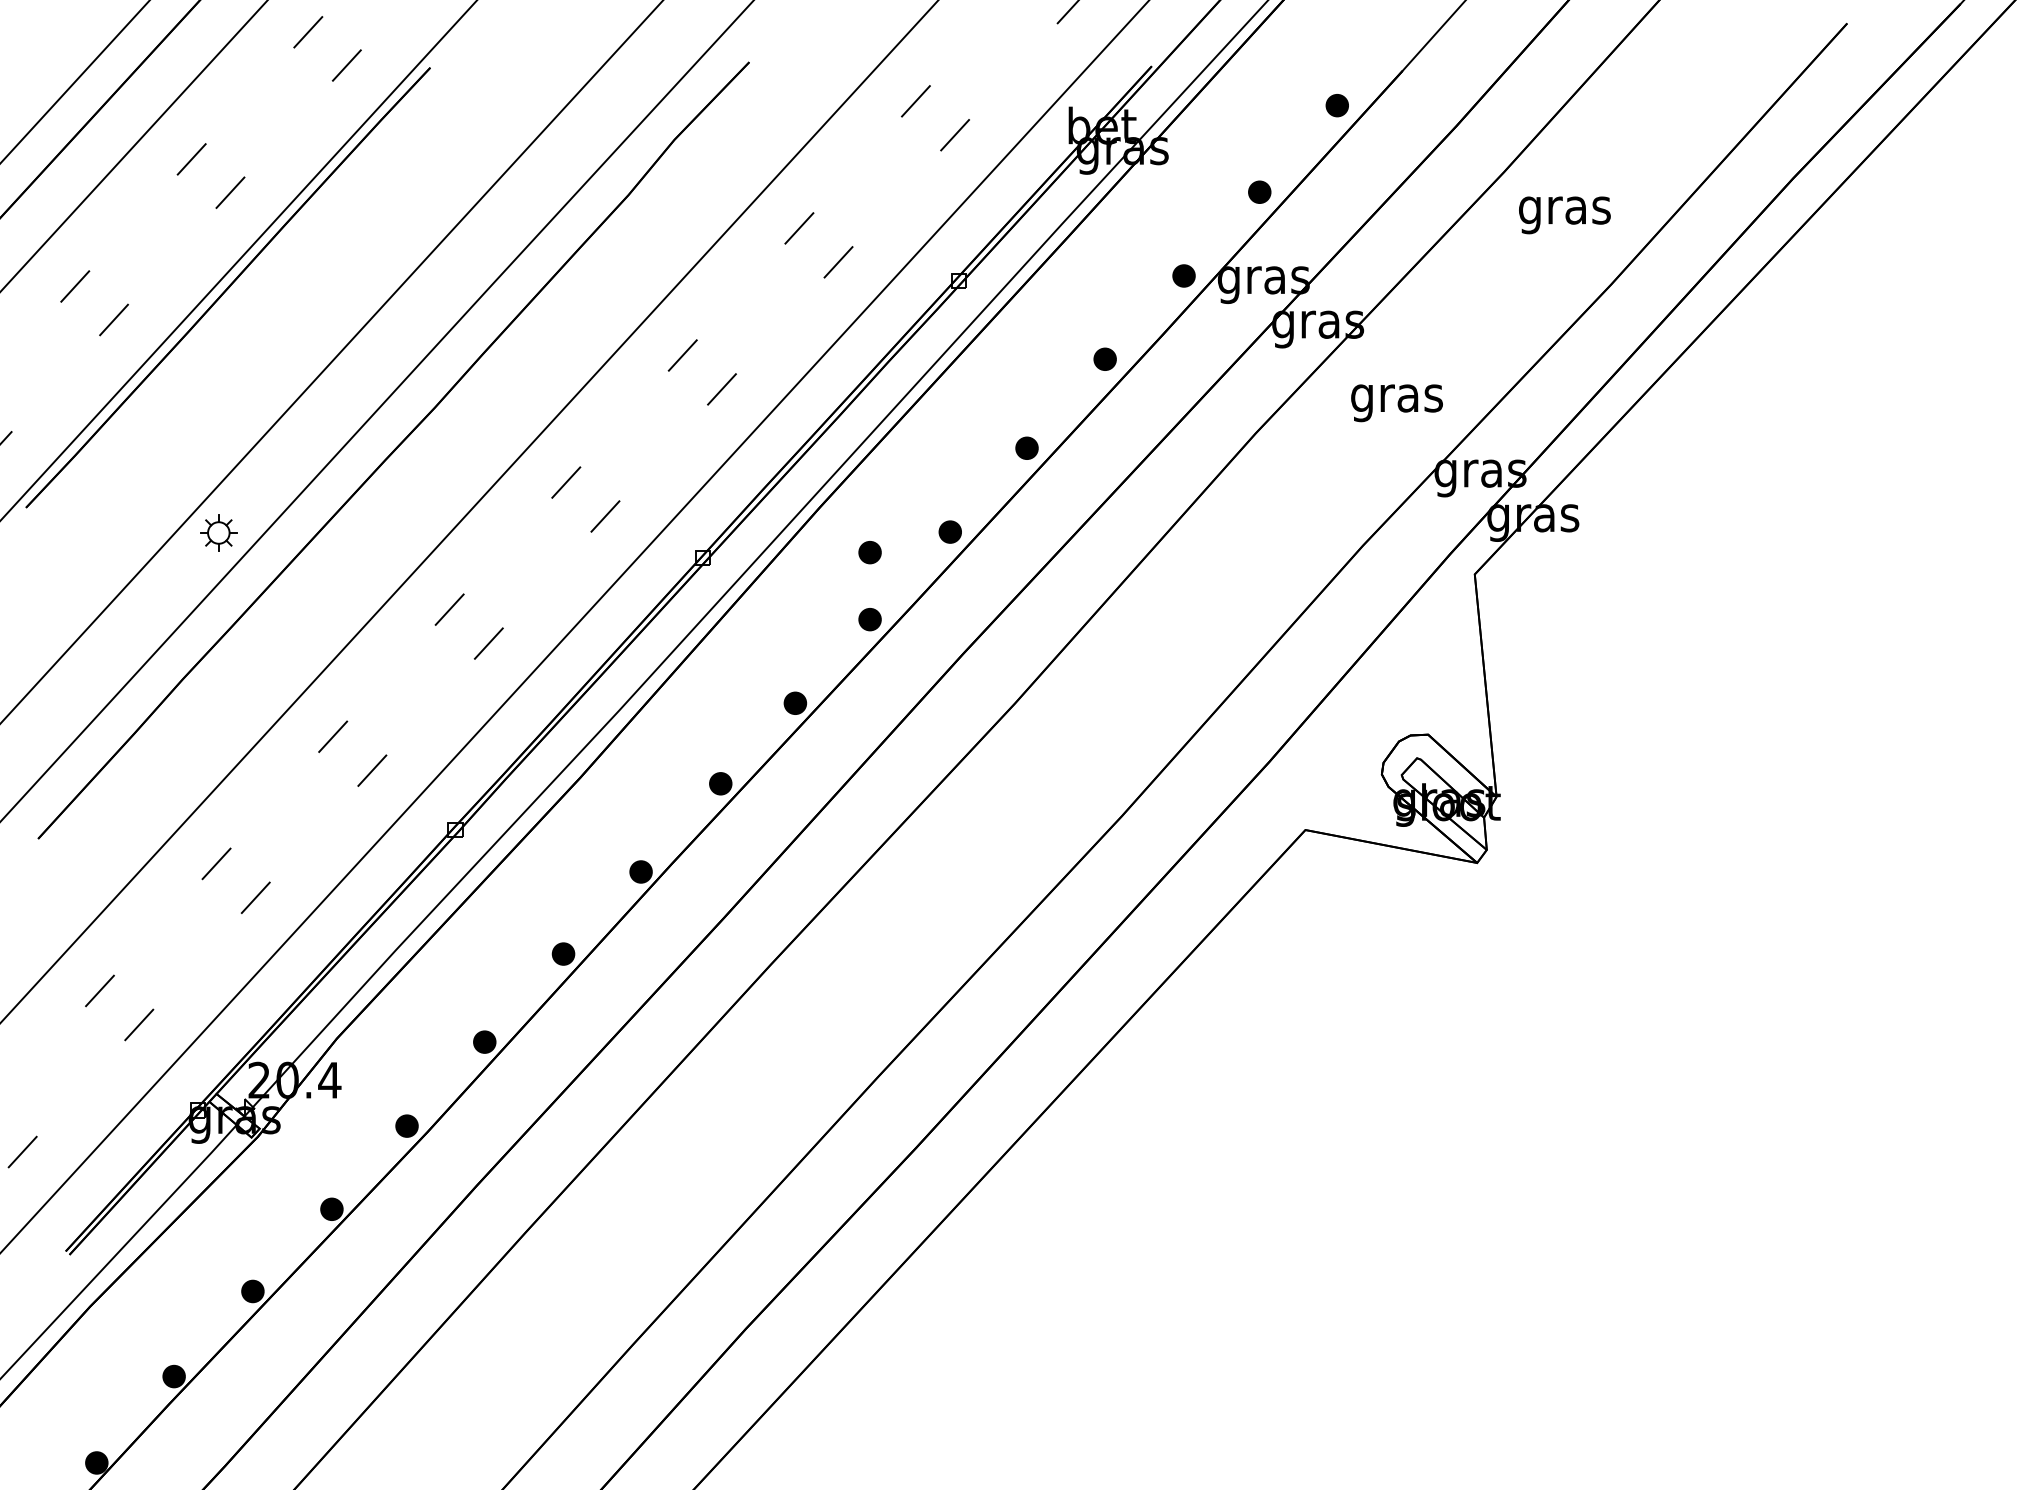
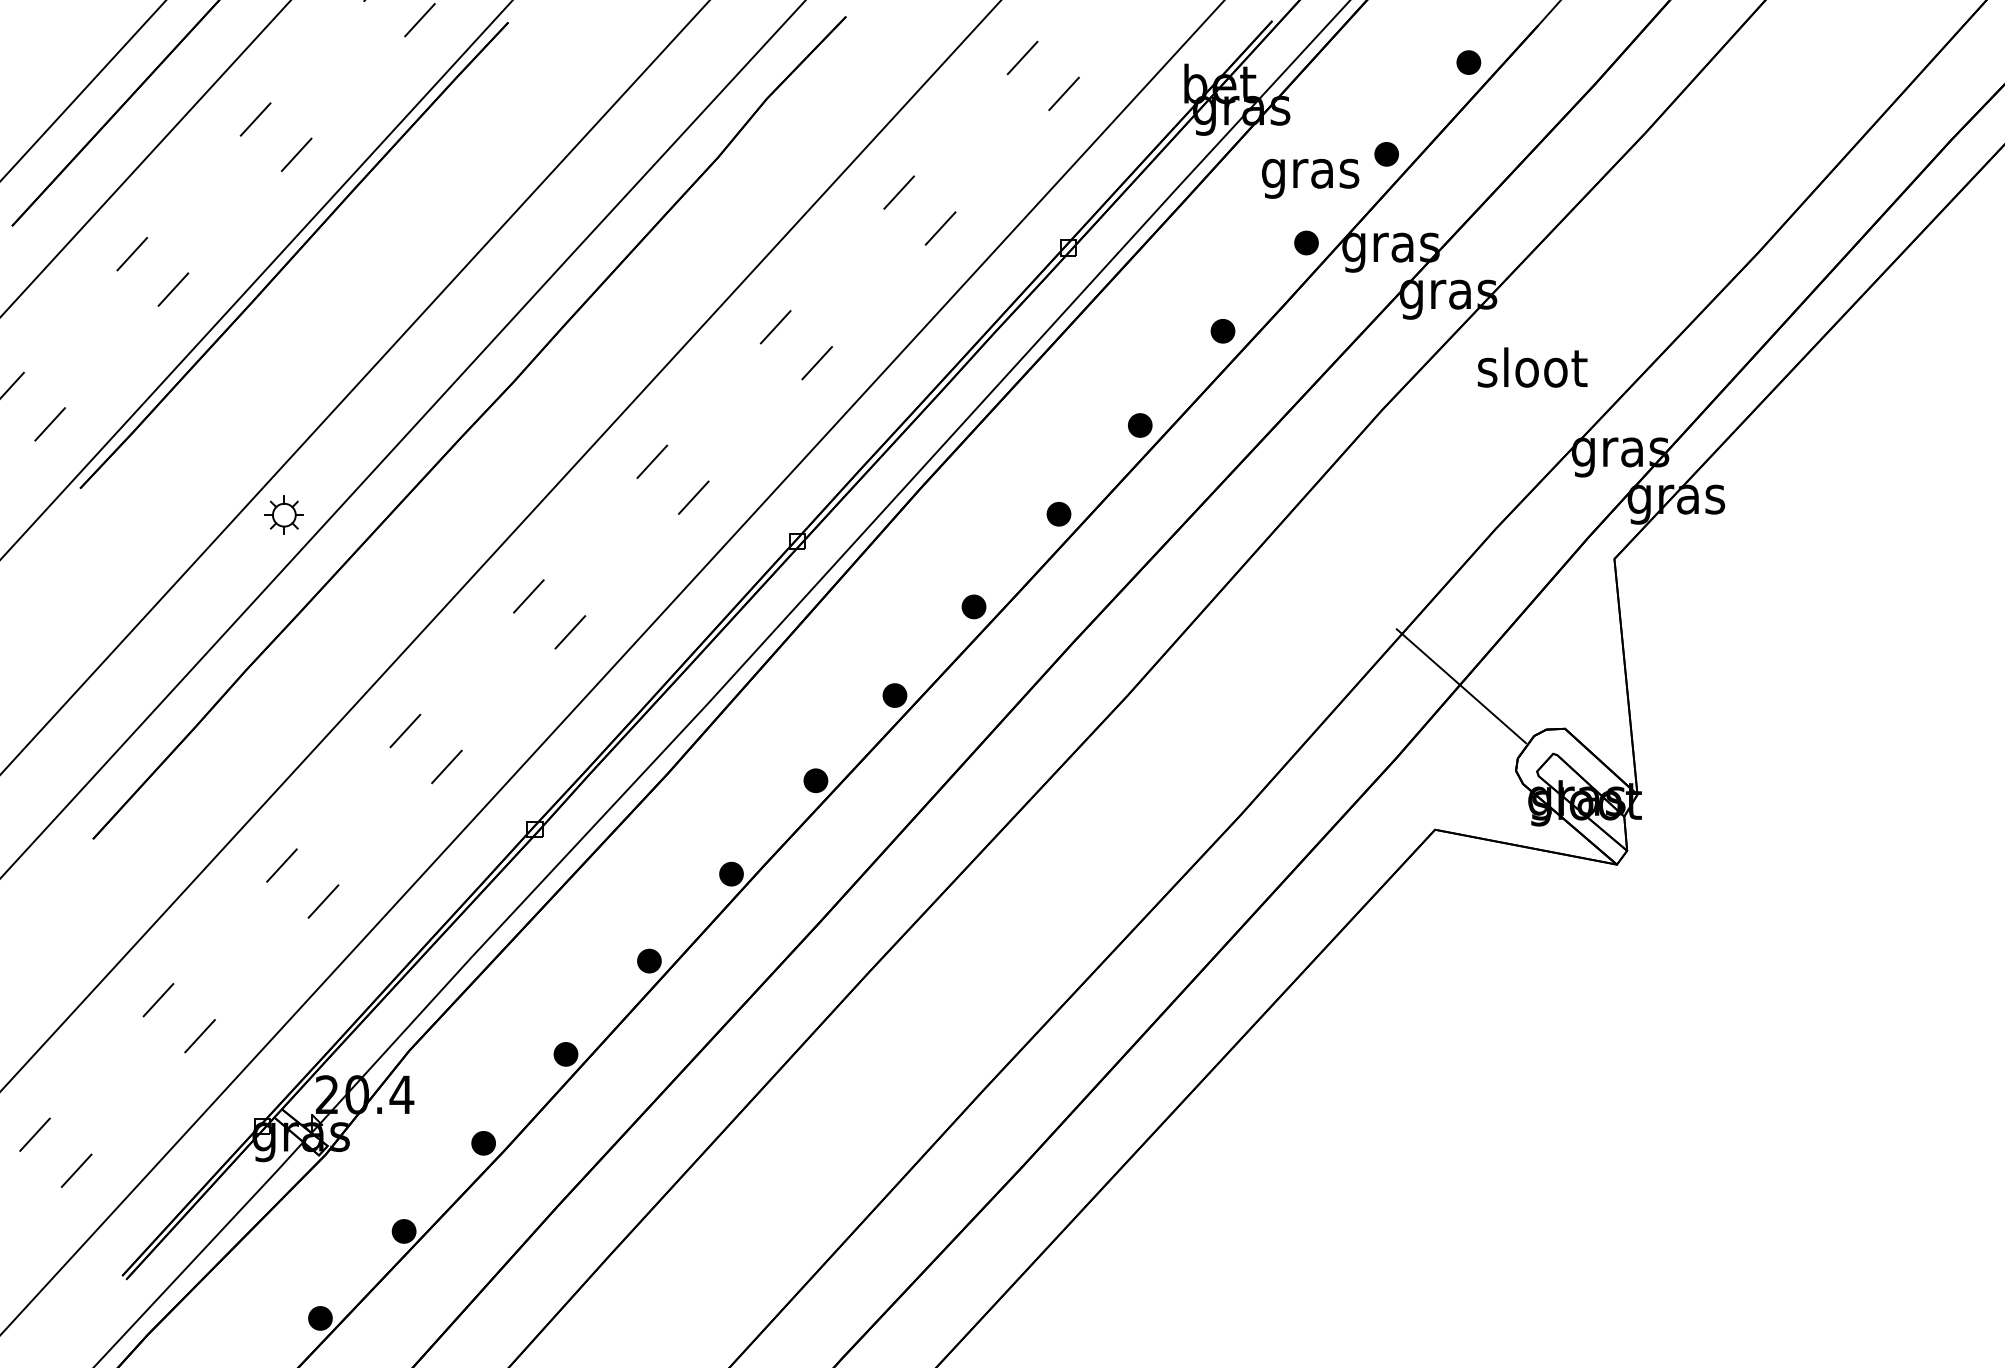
text: (1564, 215) -> (1310, 178), moved
text: (1397, 398) -> (1532, 372), gras -> sloot
part: (869, 552) -> (973, 535), removed
line: (1330, 694) -> (1461, 686), added

